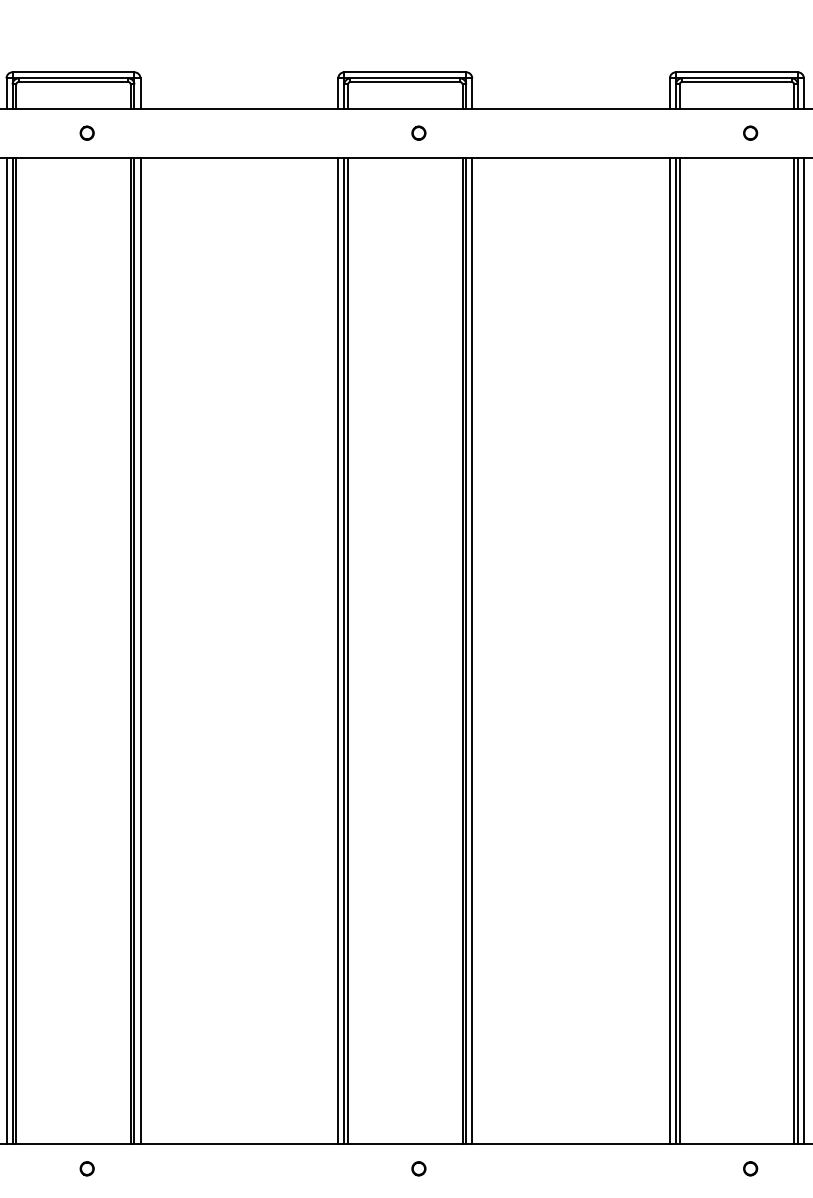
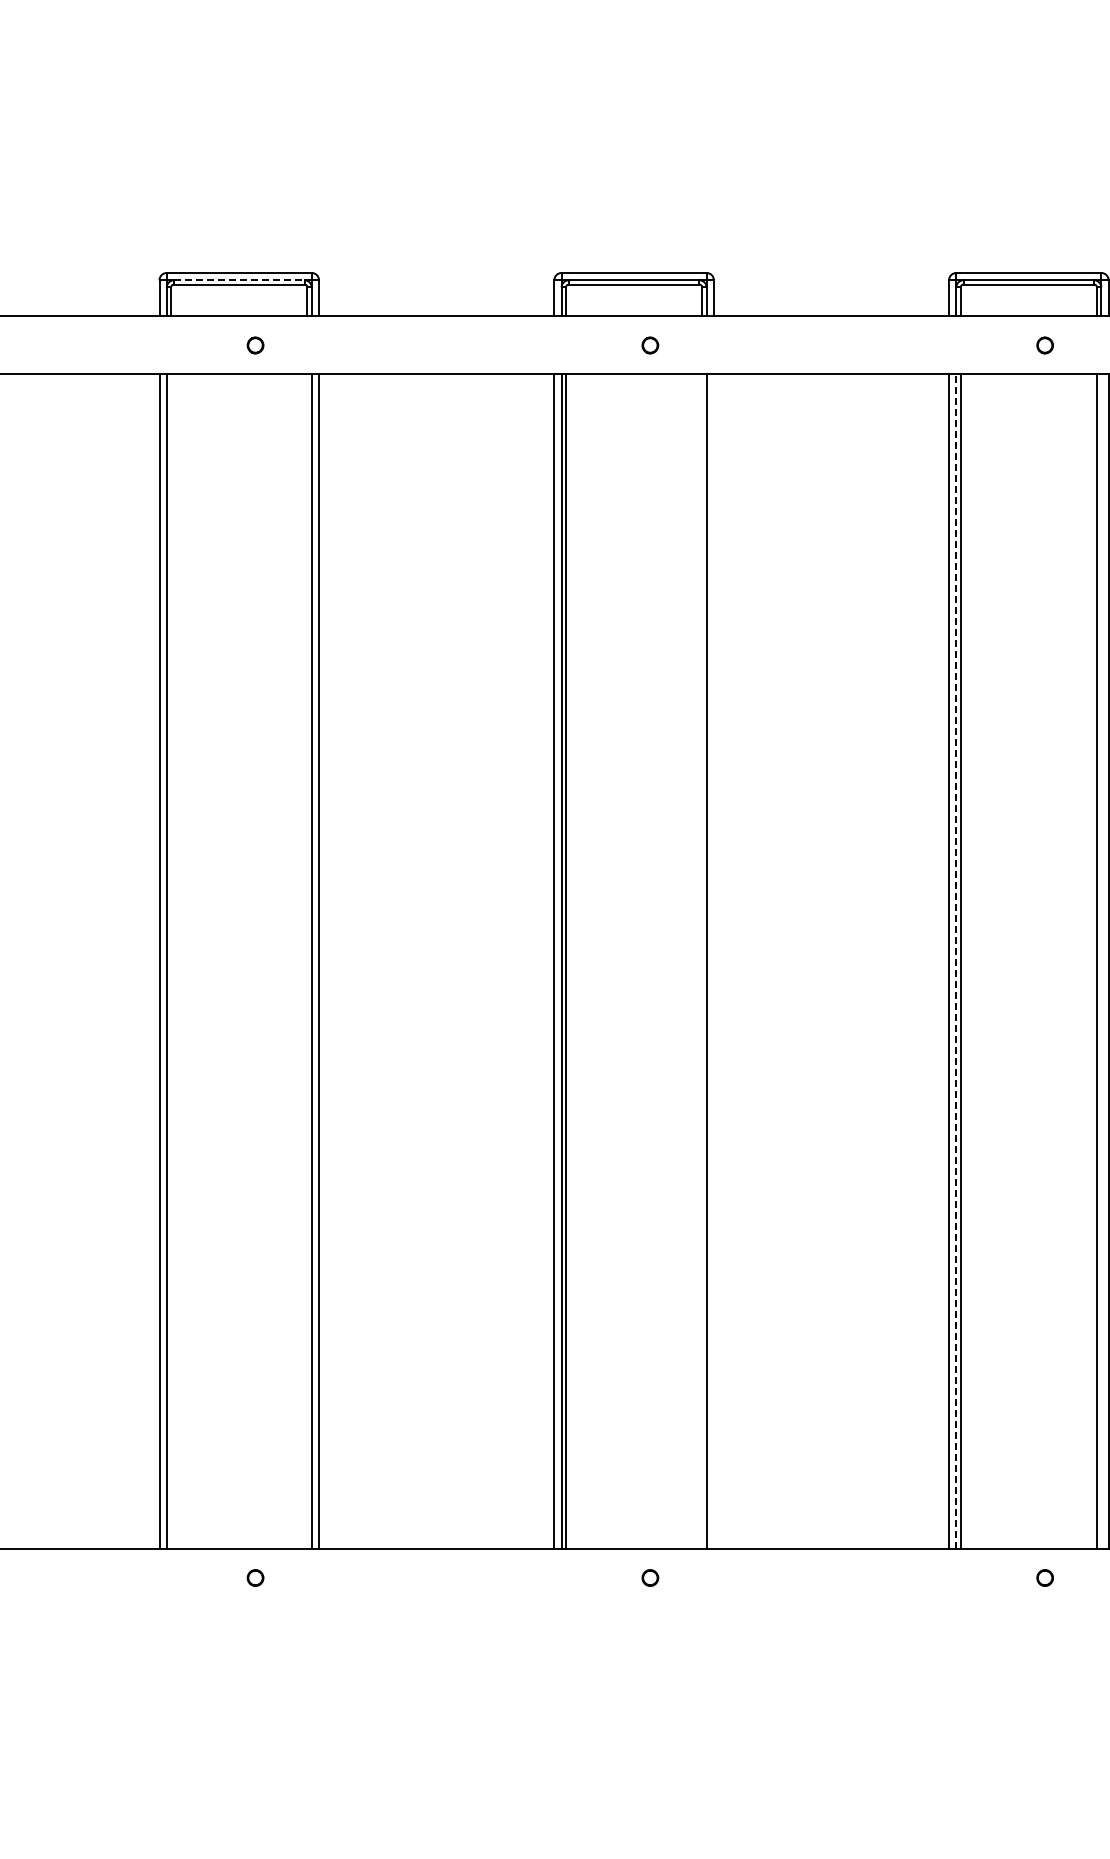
line: (73, 78) -> (239, 280), solid -> dashed
line: (16, 650) -> (171, 961), removed
line: (130, 650) -> (307, 961), removed
line: (462, 650) -> (702, 961), removed
line: (471, 650) -> (713, 961), removed
line: (676, 650) -> (956, 961), solid -> dashed
line: (797, 650) -> (1101, 961), removed

